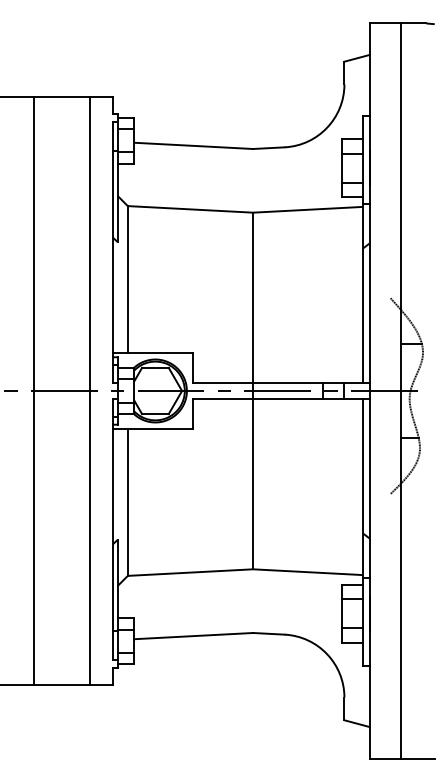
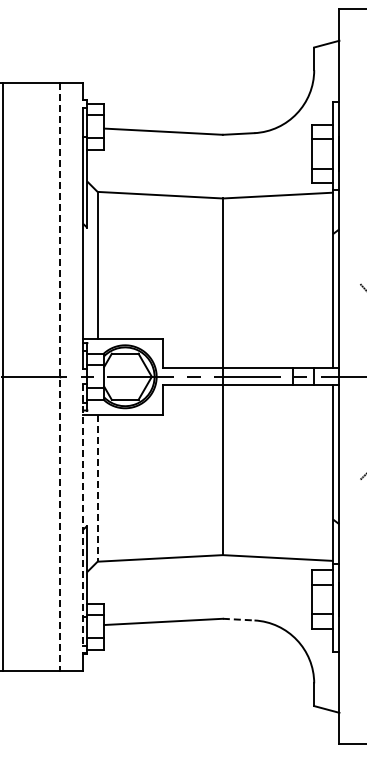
line: (90, 391) -> (60, 377), solid -> dashed
line: (127, 502) -> (97, 488), solid -> dashed
line: (113, 529) -> (83, 515), solid -> dashed
line: (268, 633) -> (238, 619), solid -> dashed

